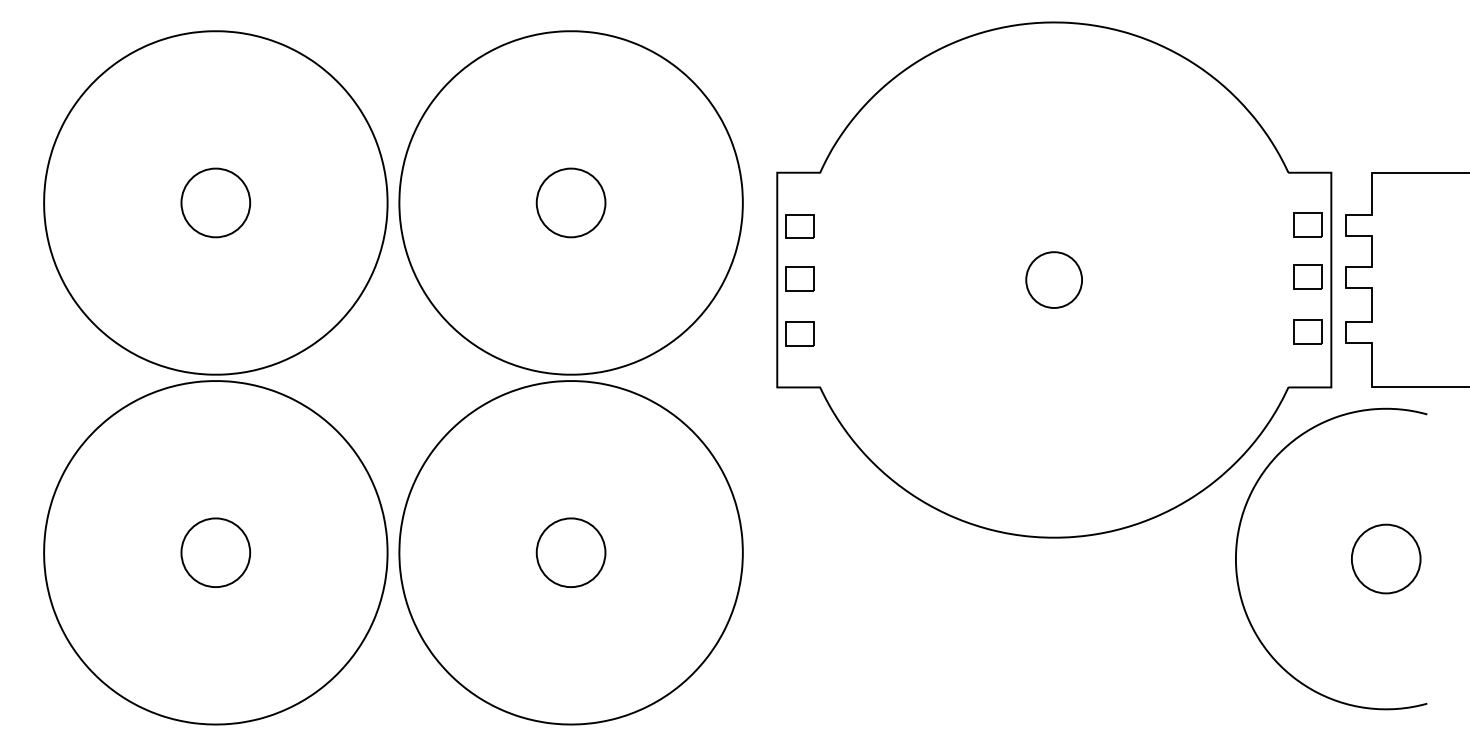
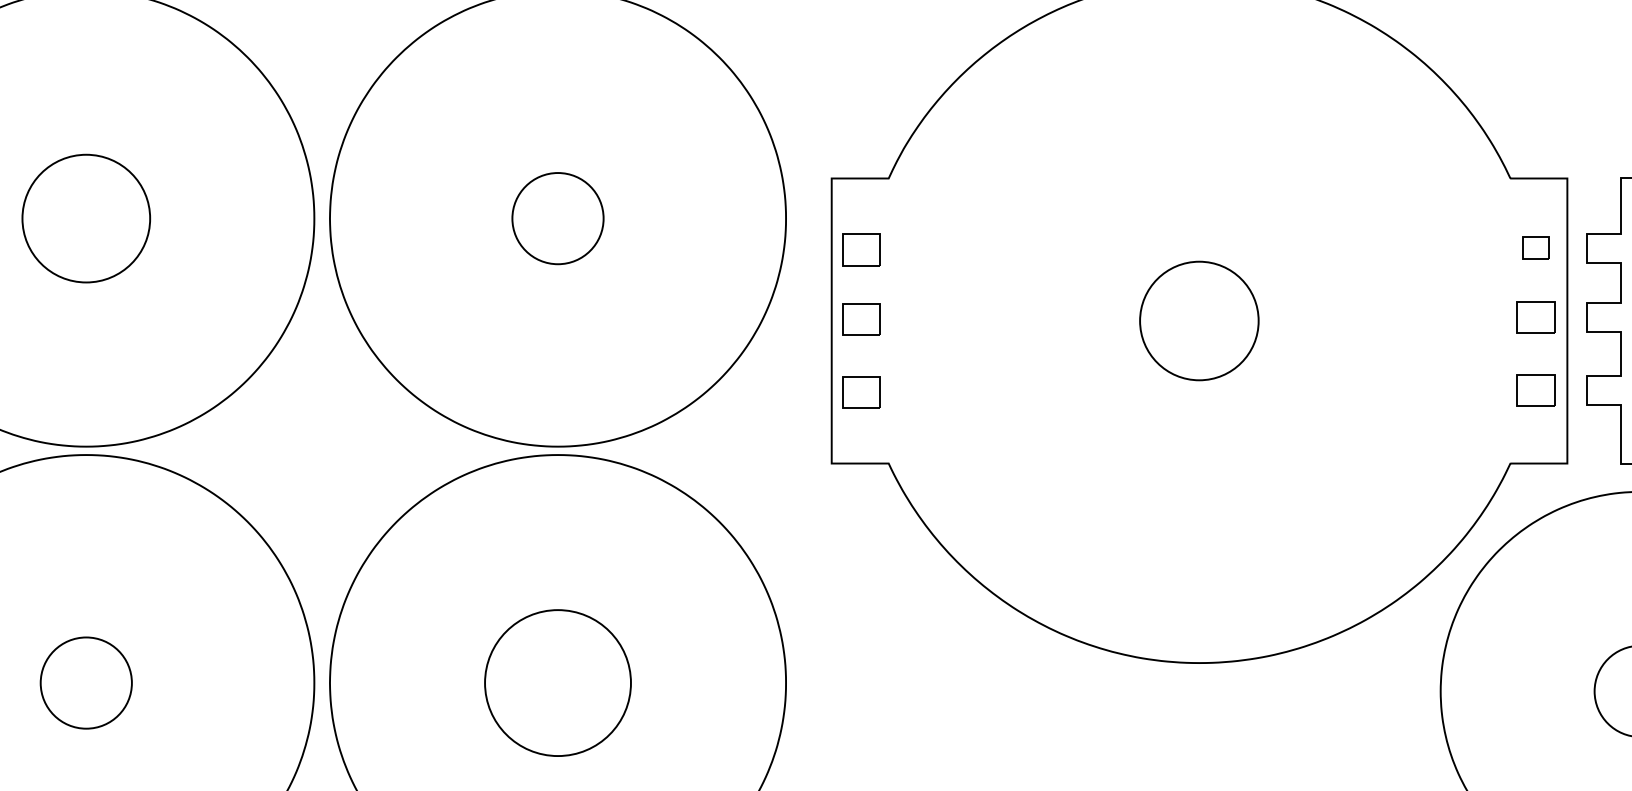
circle: (215, 202) -> (85, 217), size x1.4
part: (1307, 224) -> (1535, 247), size x0.7
circle: (1054, 280) -> (1199, 321), size x1.6
circle: (570, 552) -> (557, 682), size x1.6

